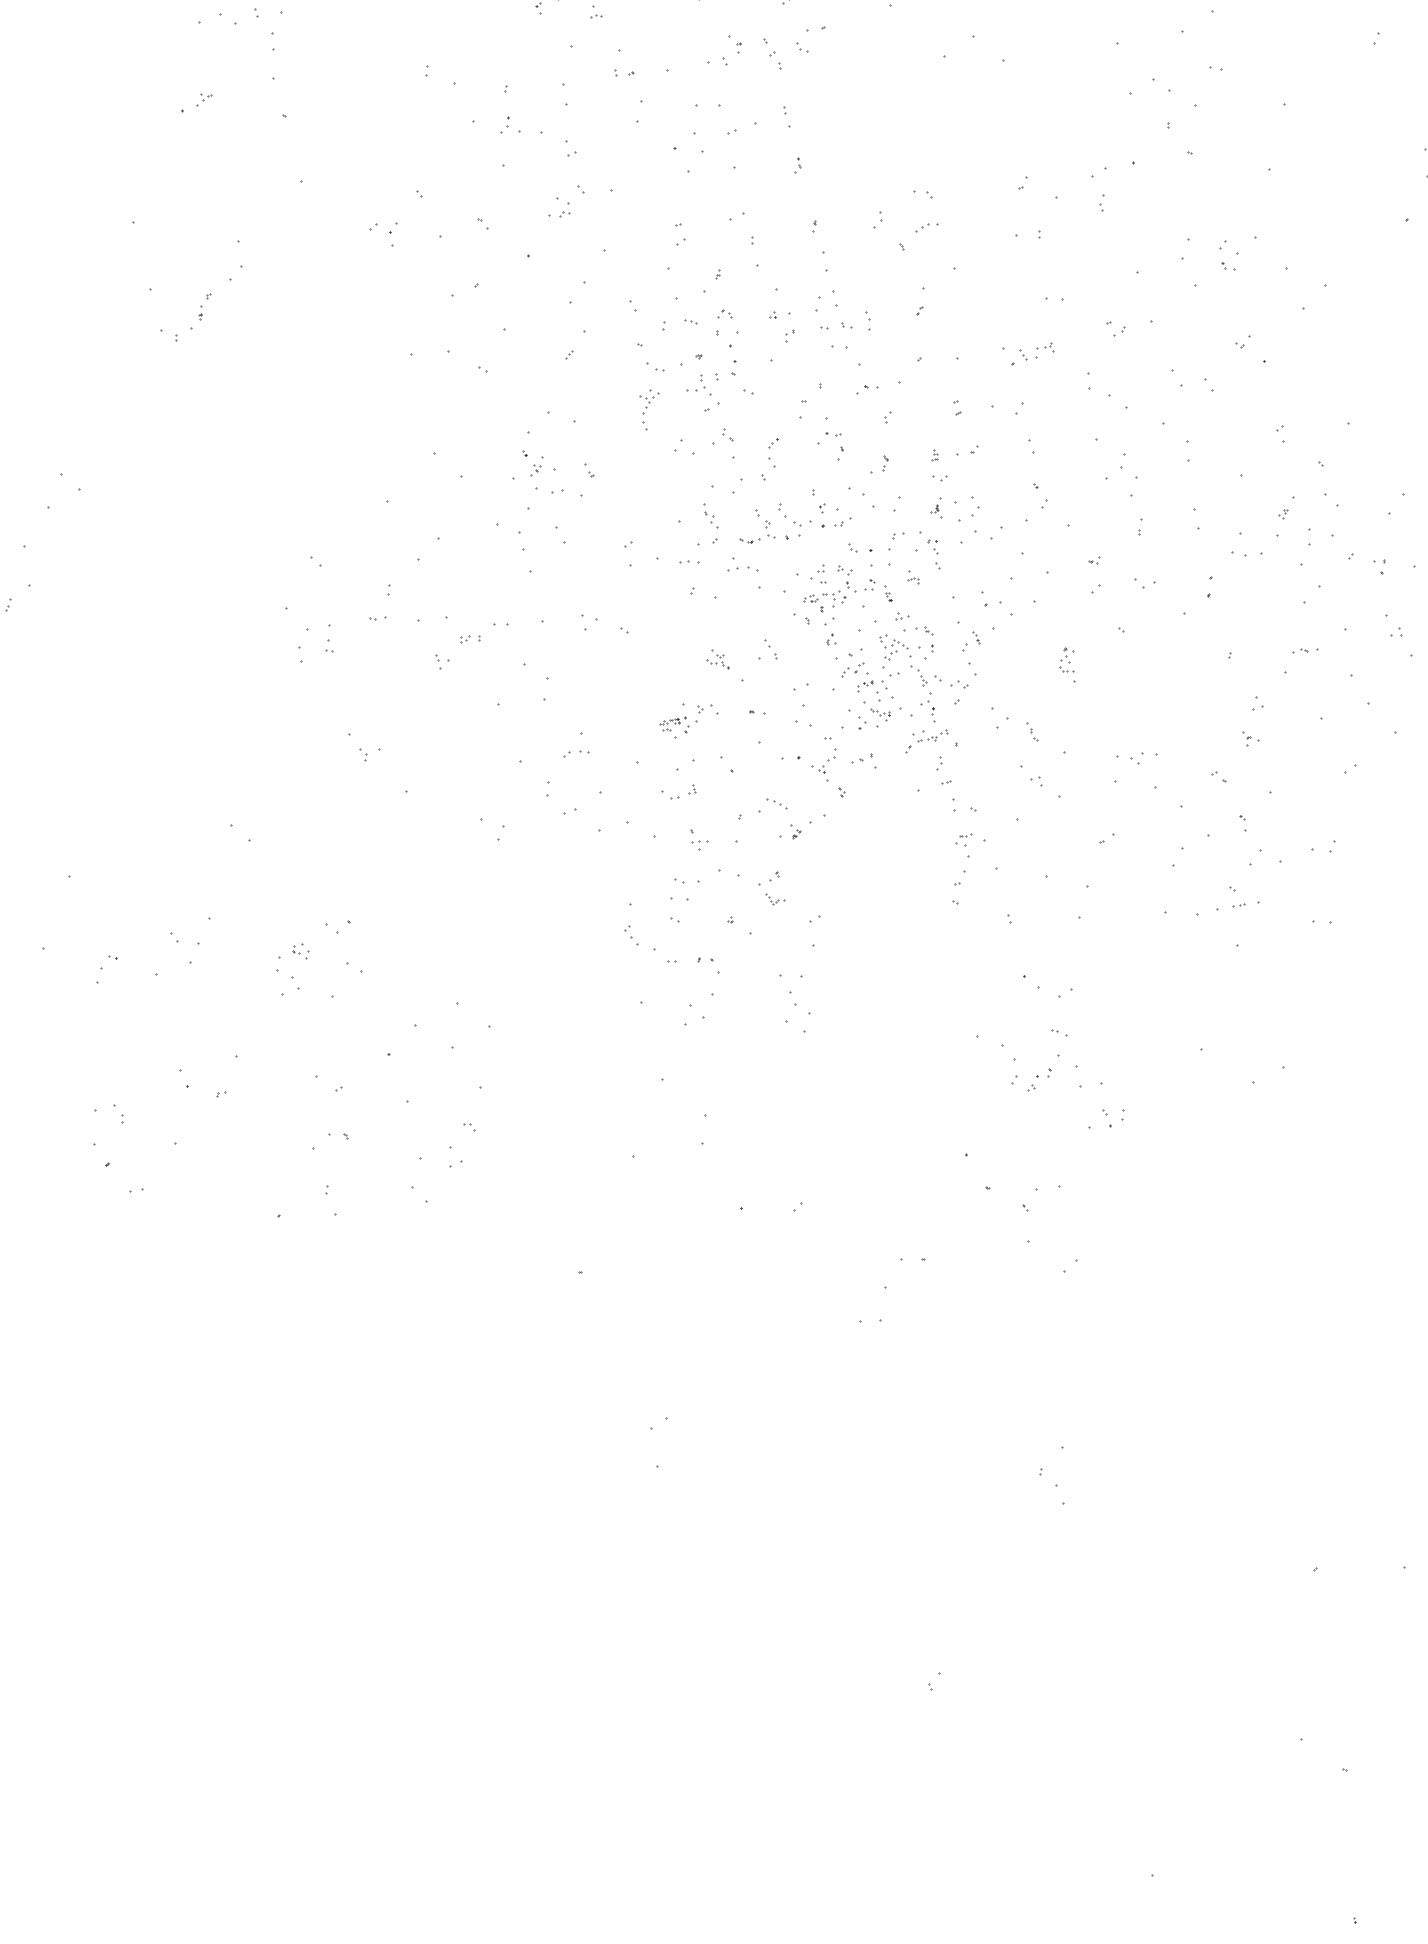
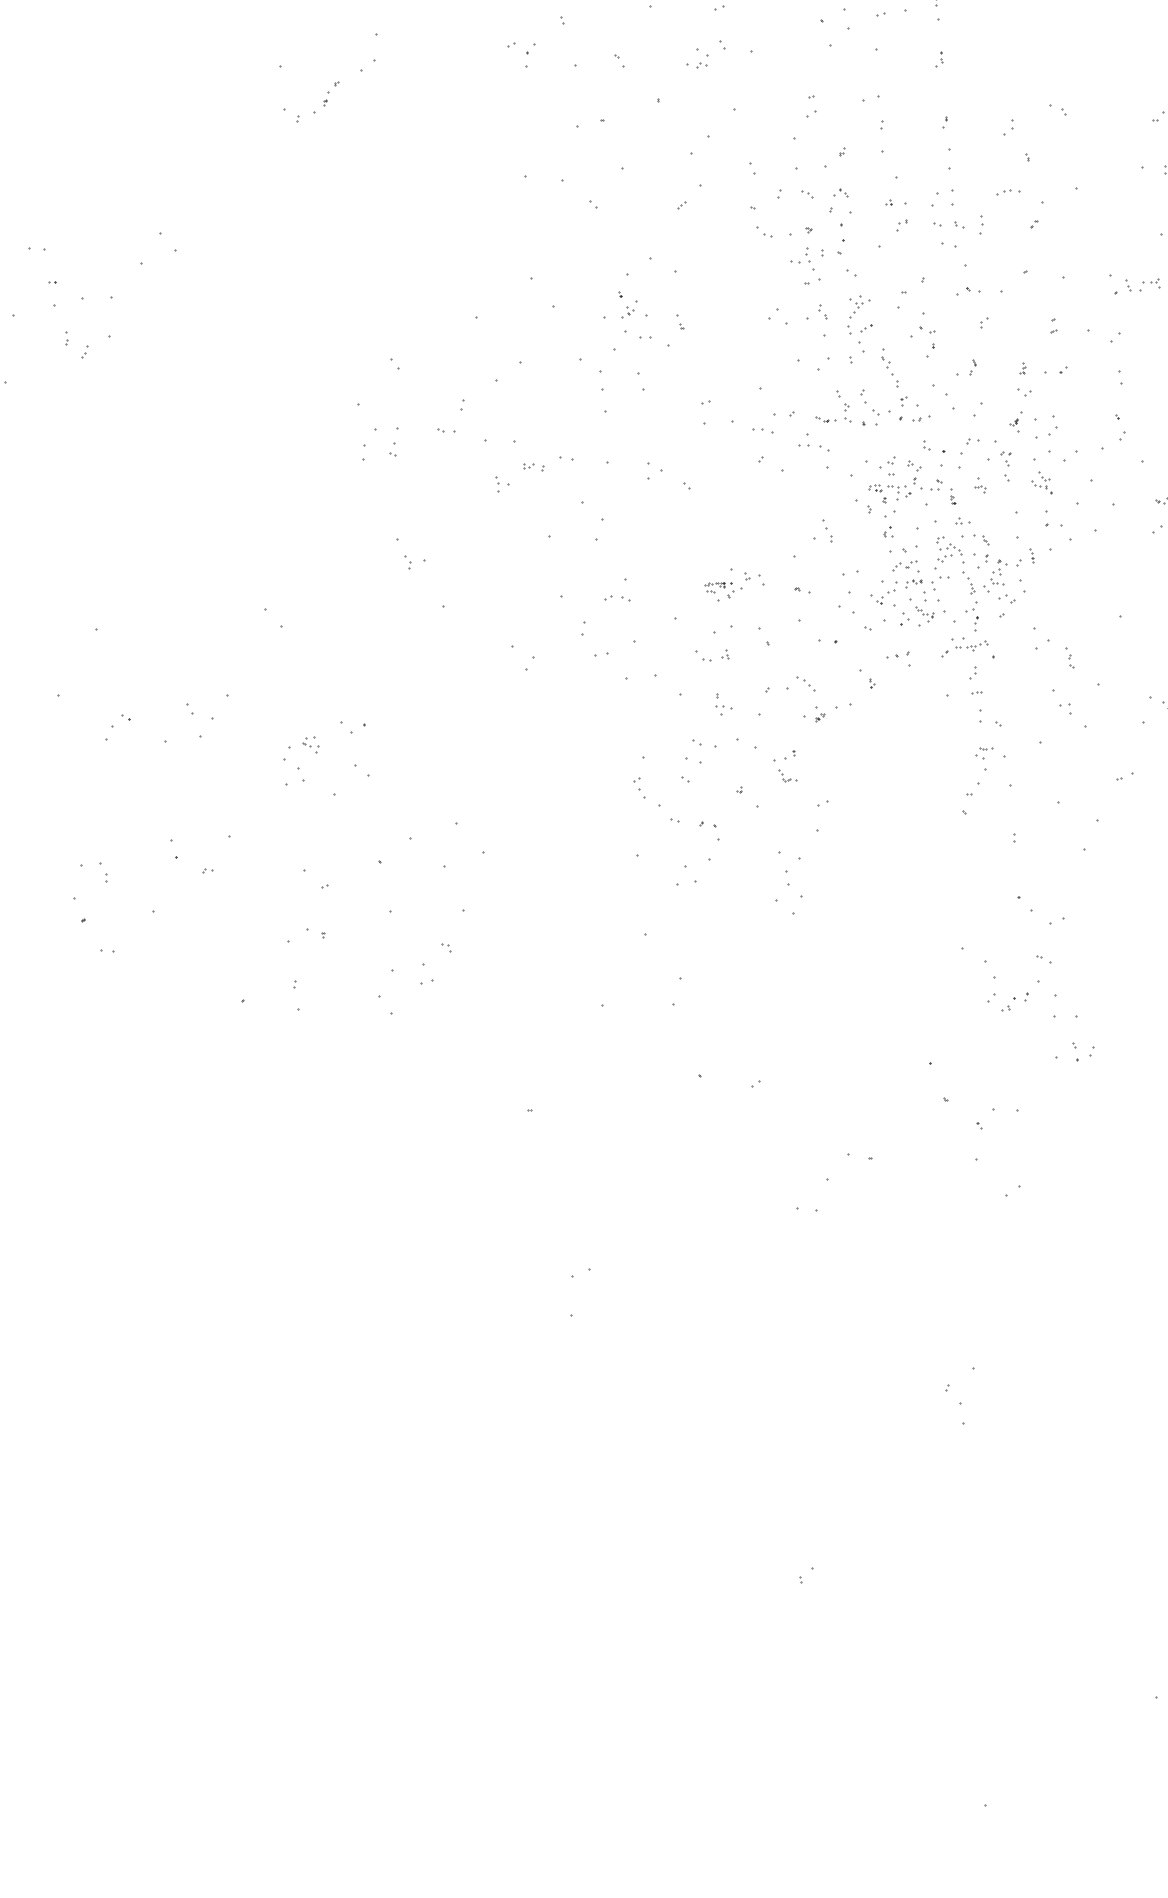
part: (926, 227) -> (1007, 192), moved
part: (649, 409) -> (856, 314), moved
part: (710, 515) -> (887, 360), moved
part: (717, 659) -> (1042, 482), moved
part: (1066, 659) -> (998, 571), moved
part: (823, 760) -> (883, 591), moved

